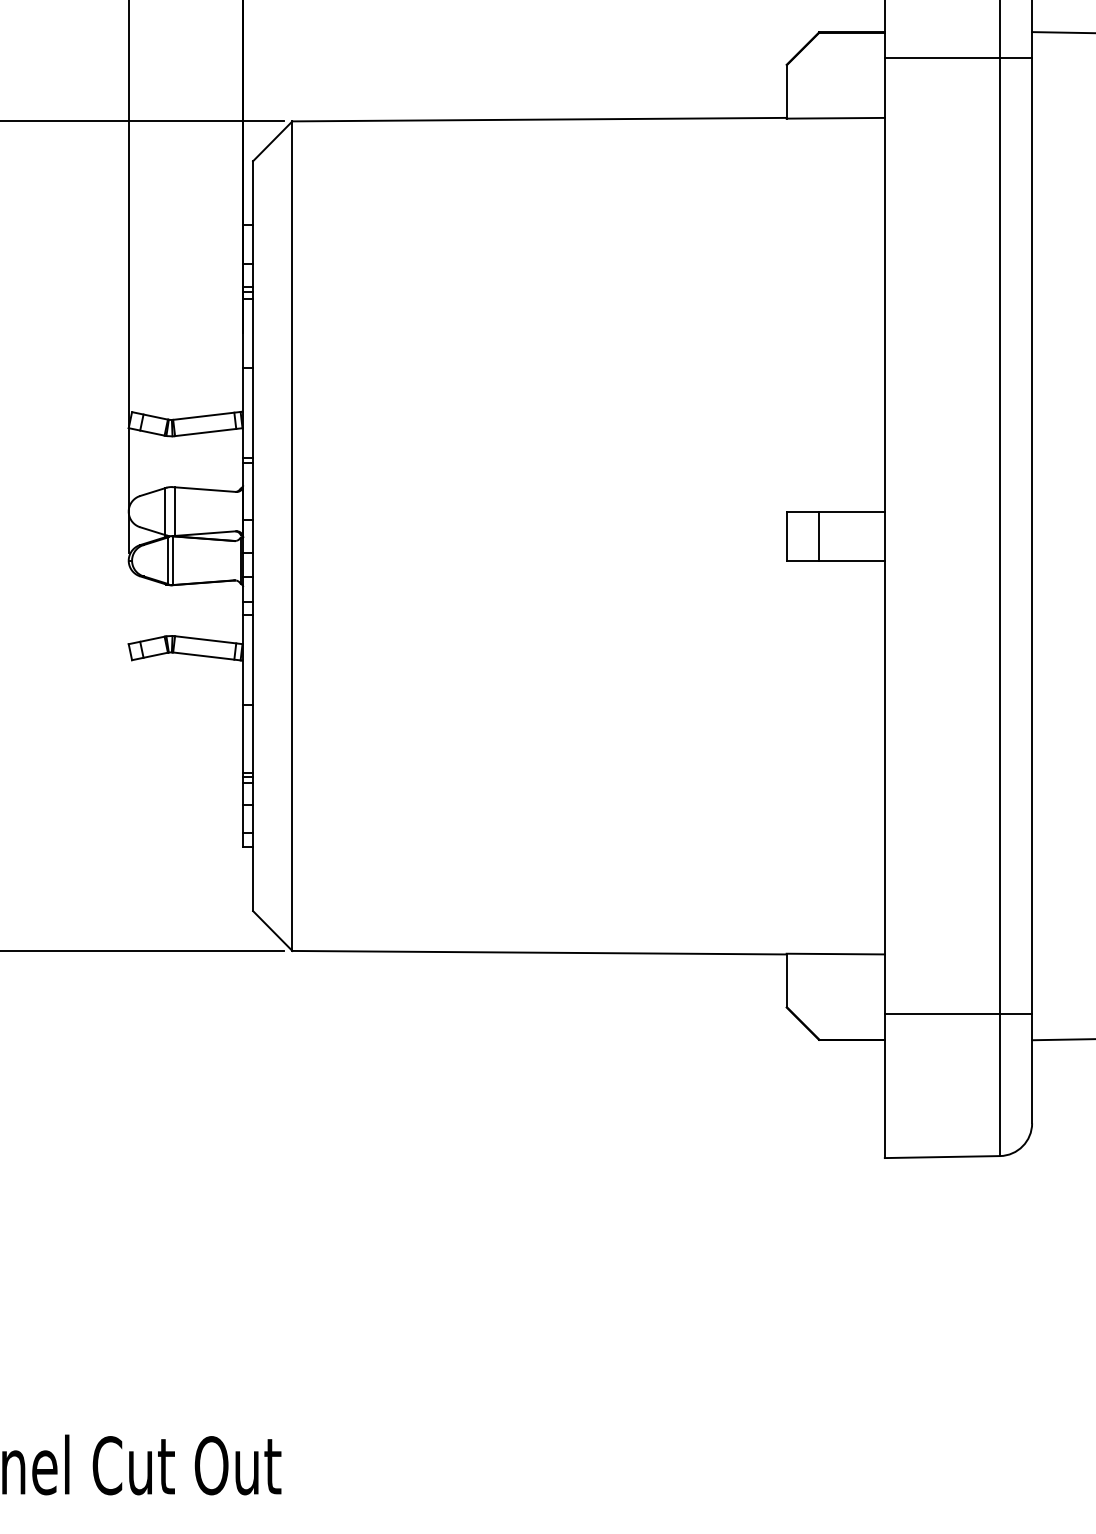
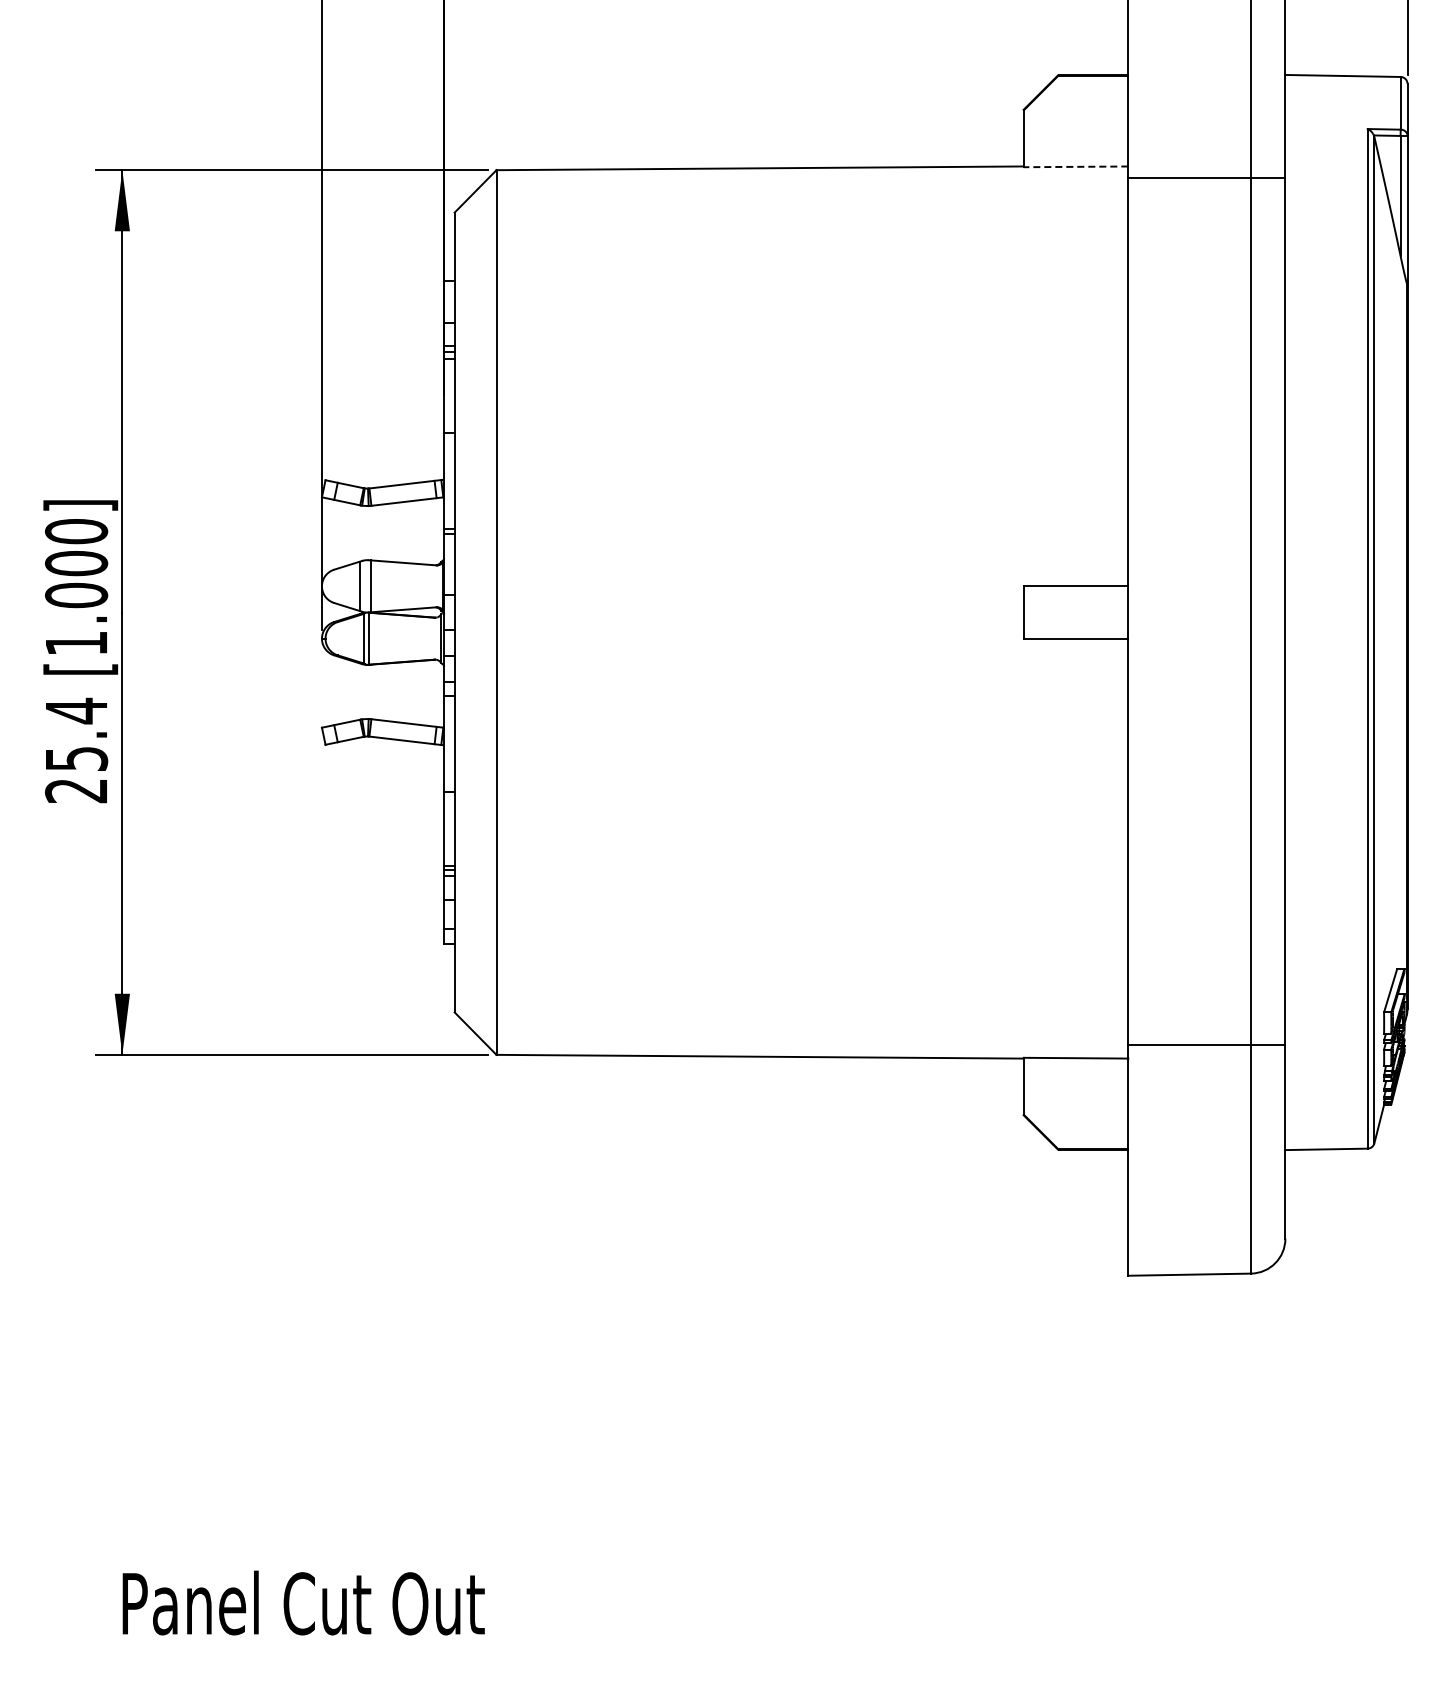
line: (958, 57) -> (1206, 177), moved
line: (835, 117) -> (1075, 166), solid -> dashed
line: (819, 536) -> (1058, 612), removed
line: (958, 1014) -> (1206, 1045), moved

